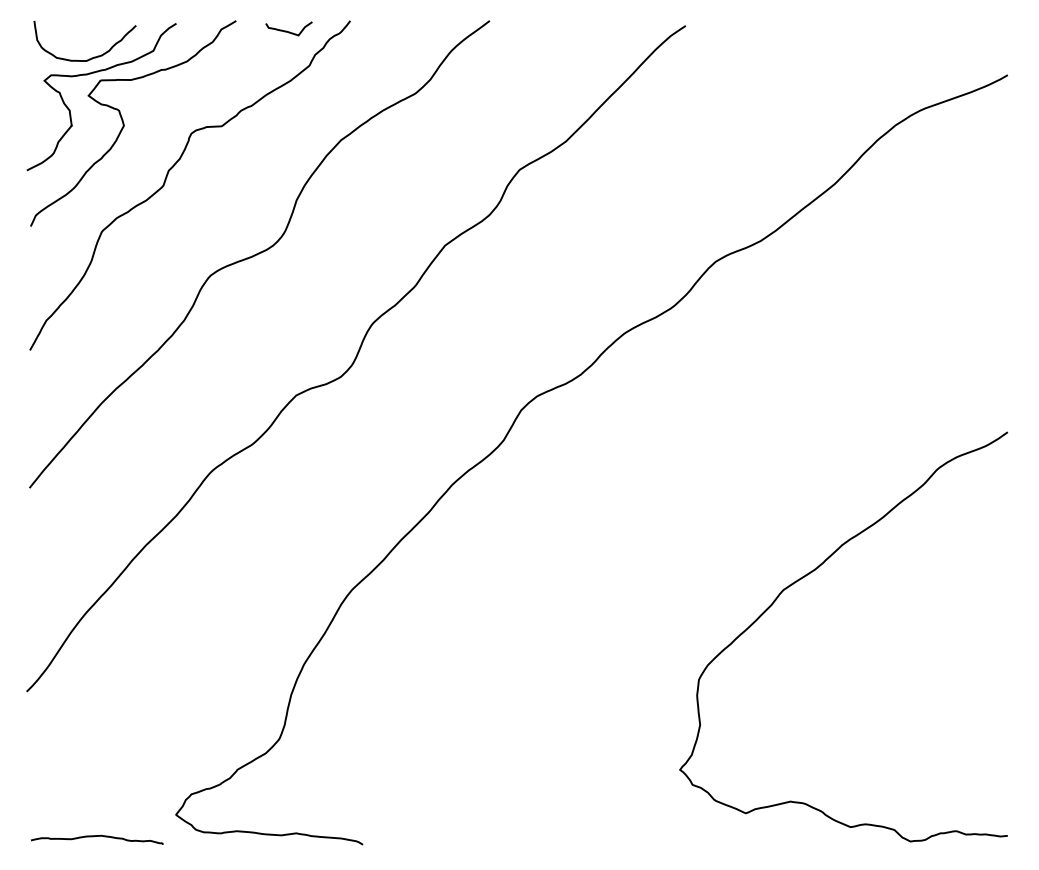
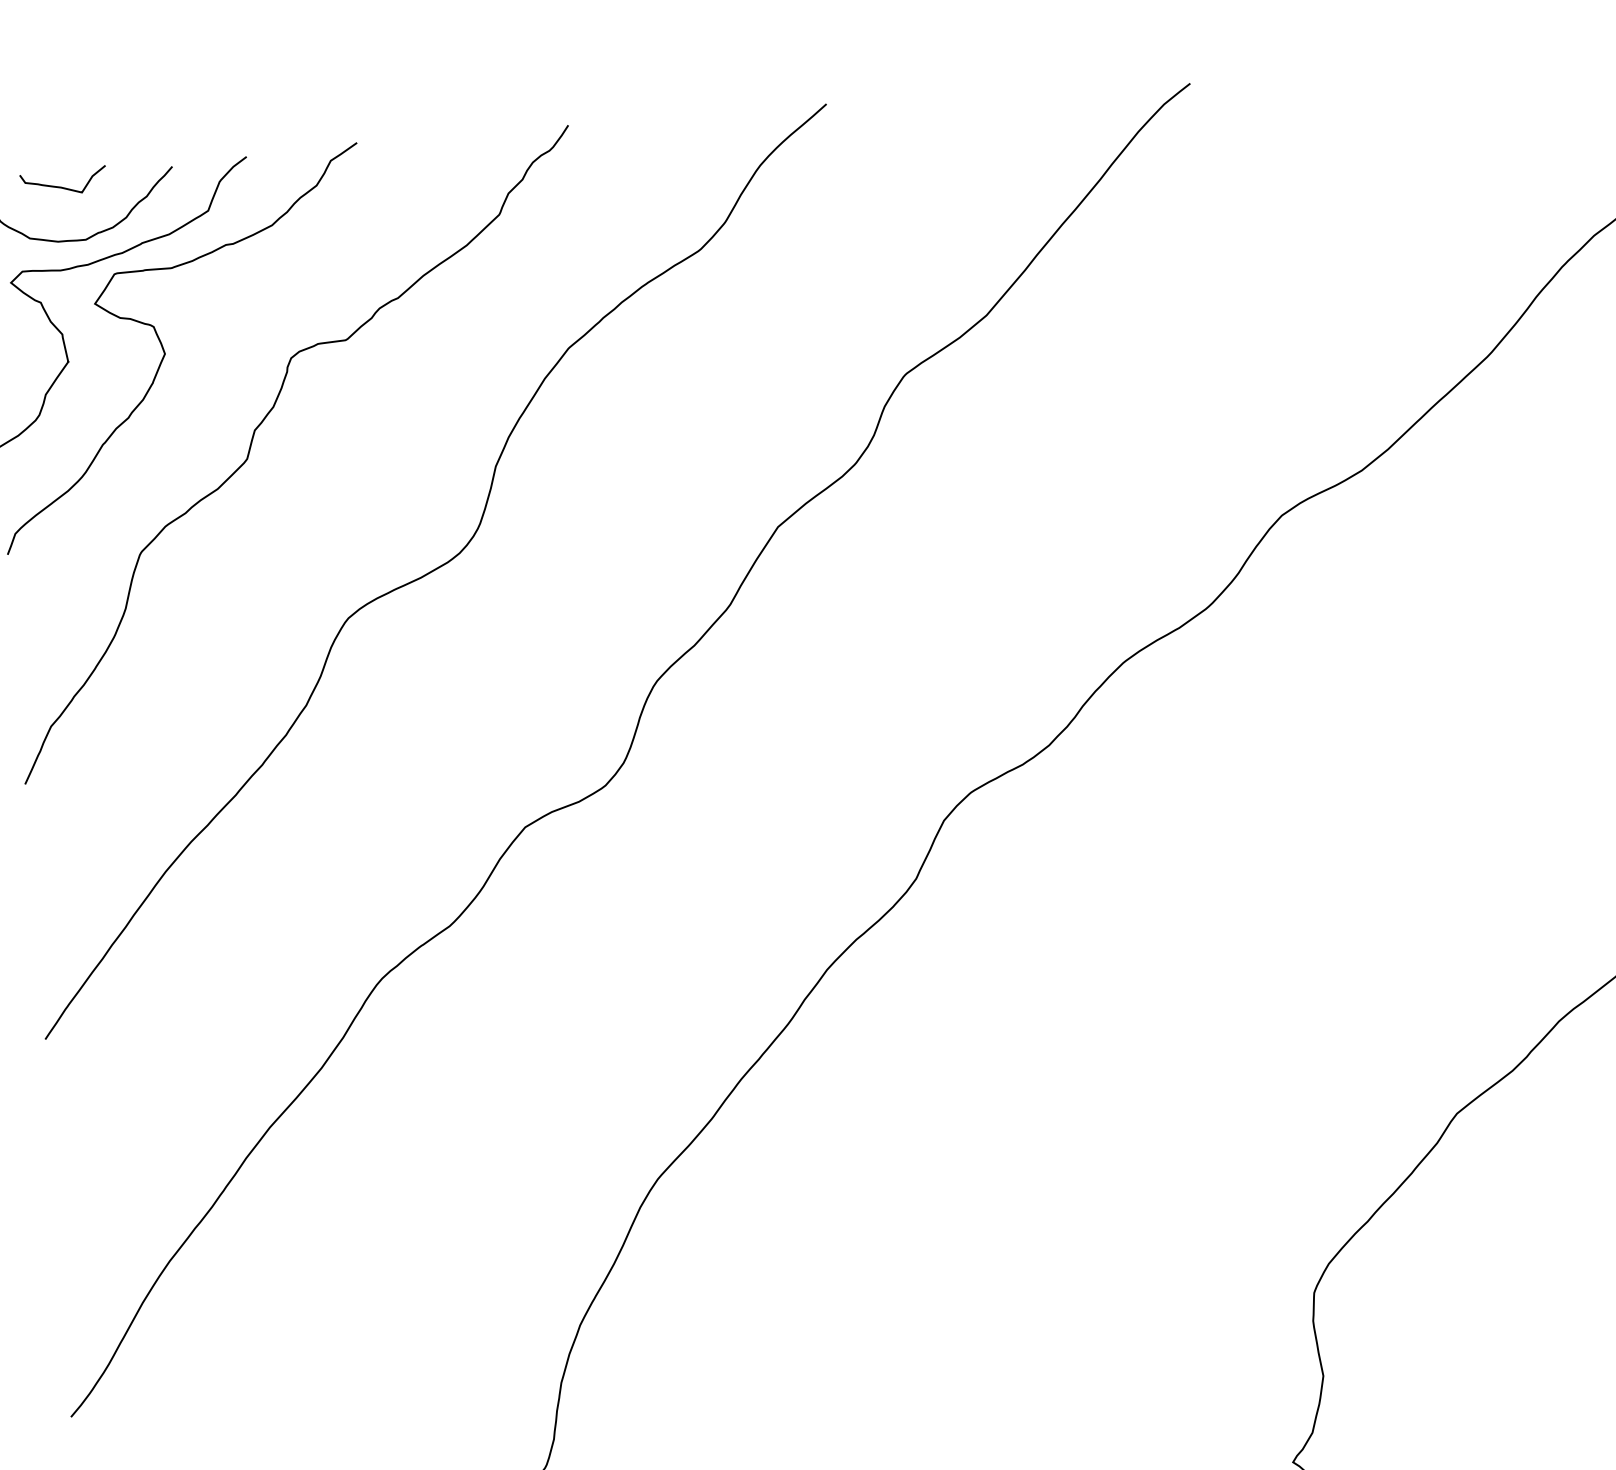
curve: (286, 30) -> (58, 185), moved

